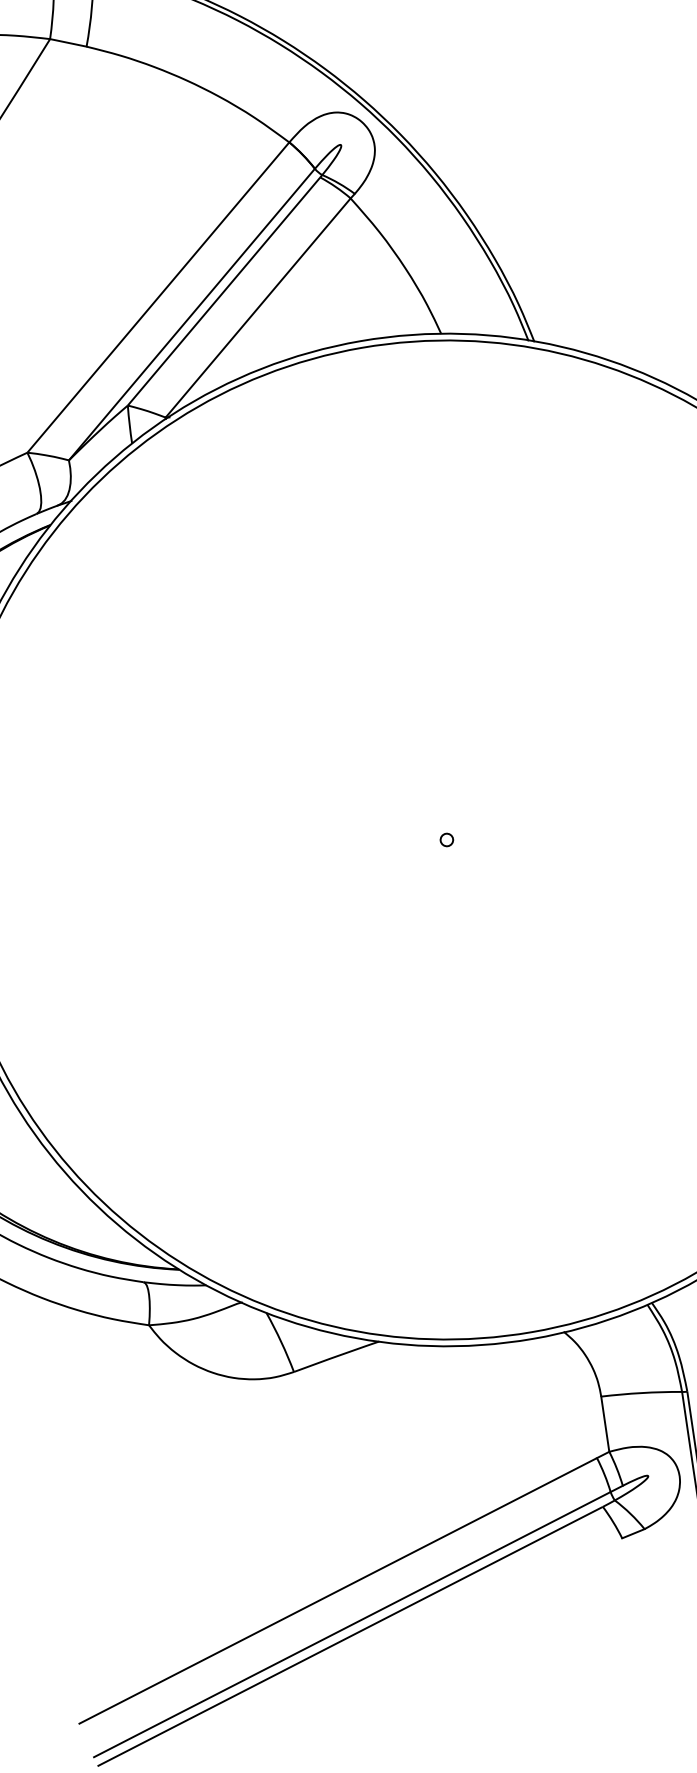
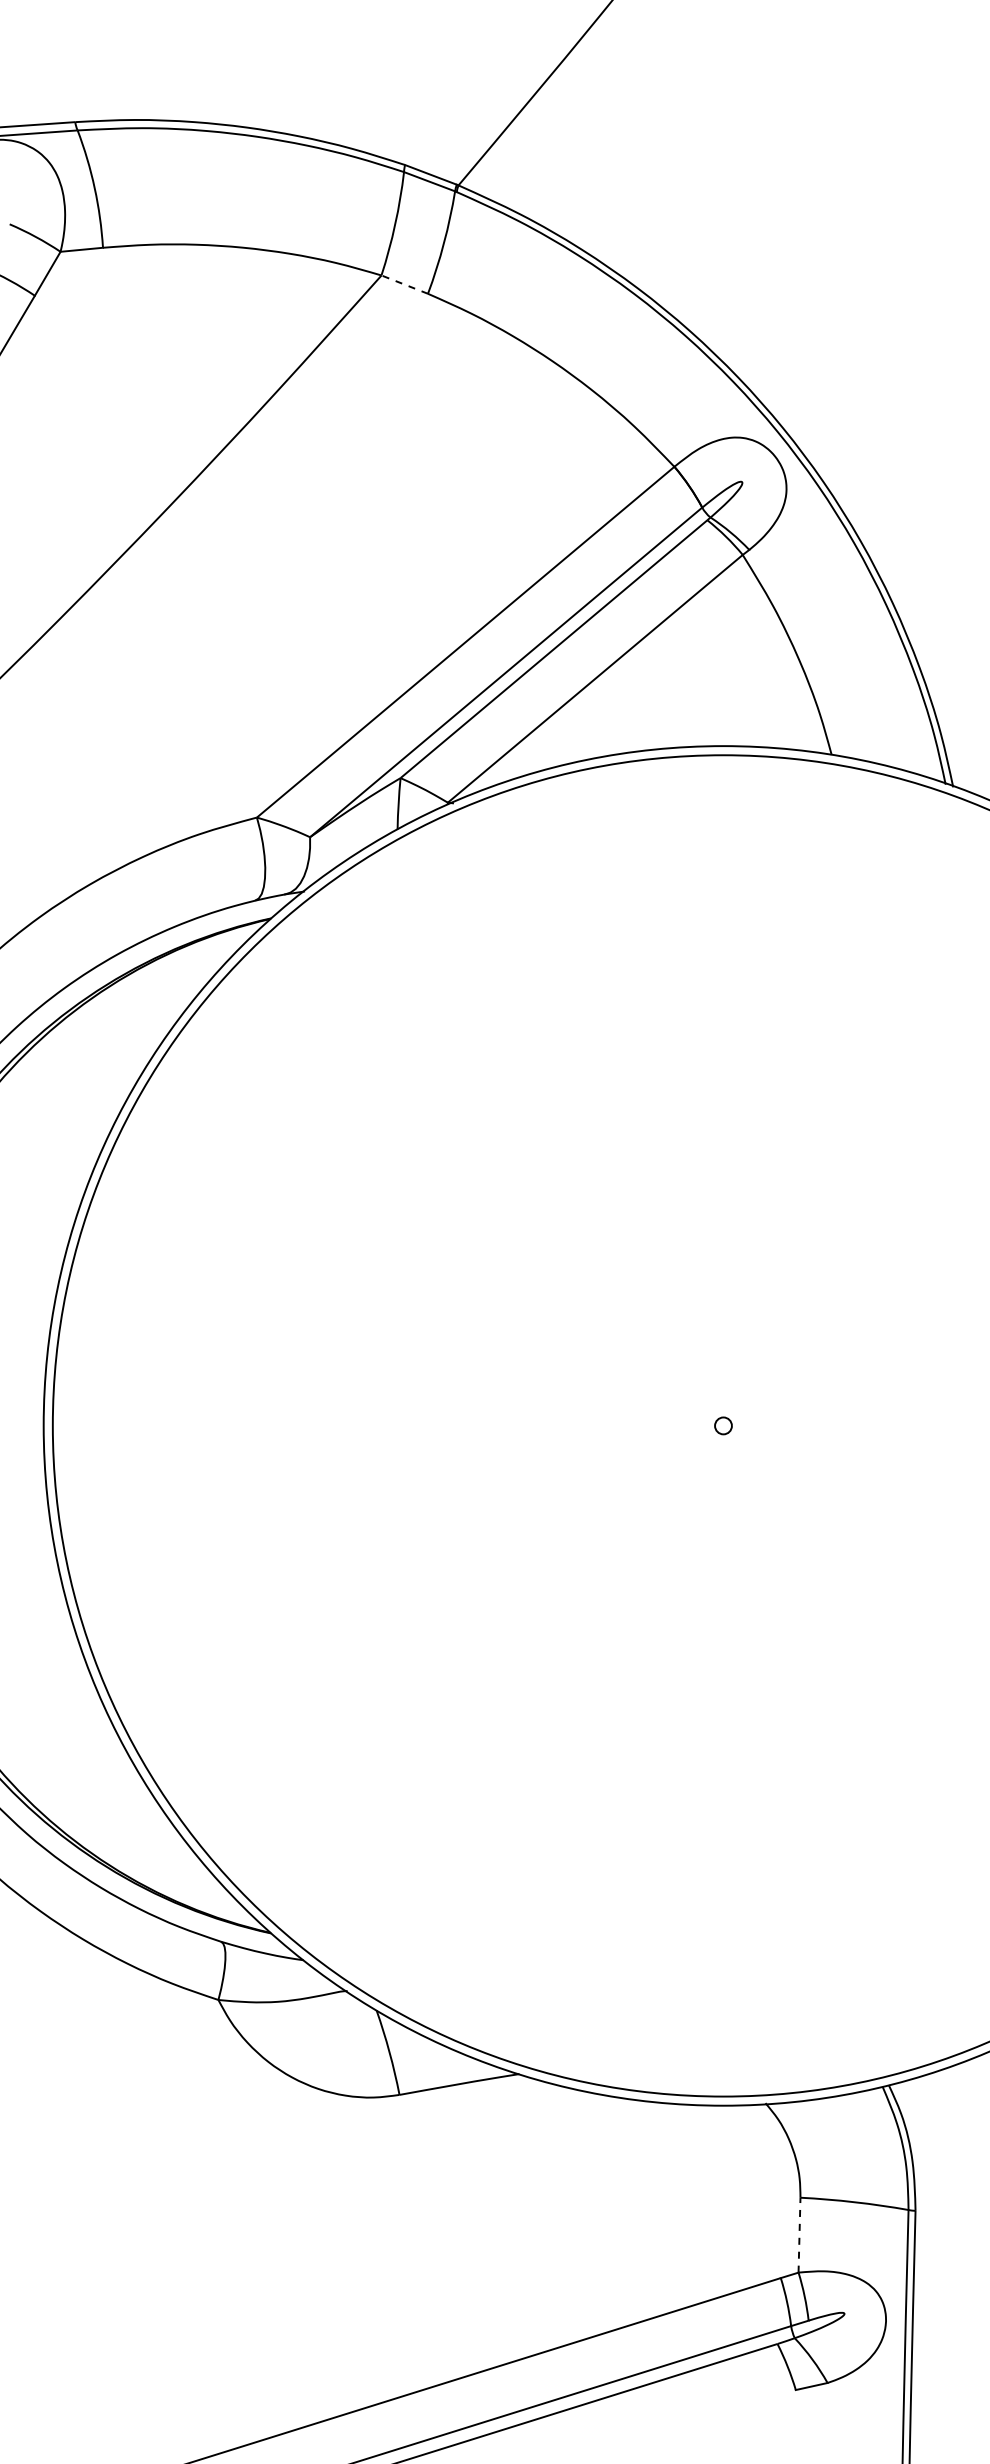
line: (68, 42) -> (404, 284), solid -> dashed
line: (605, 1423) -> (799, 2234), solid -> dashed

